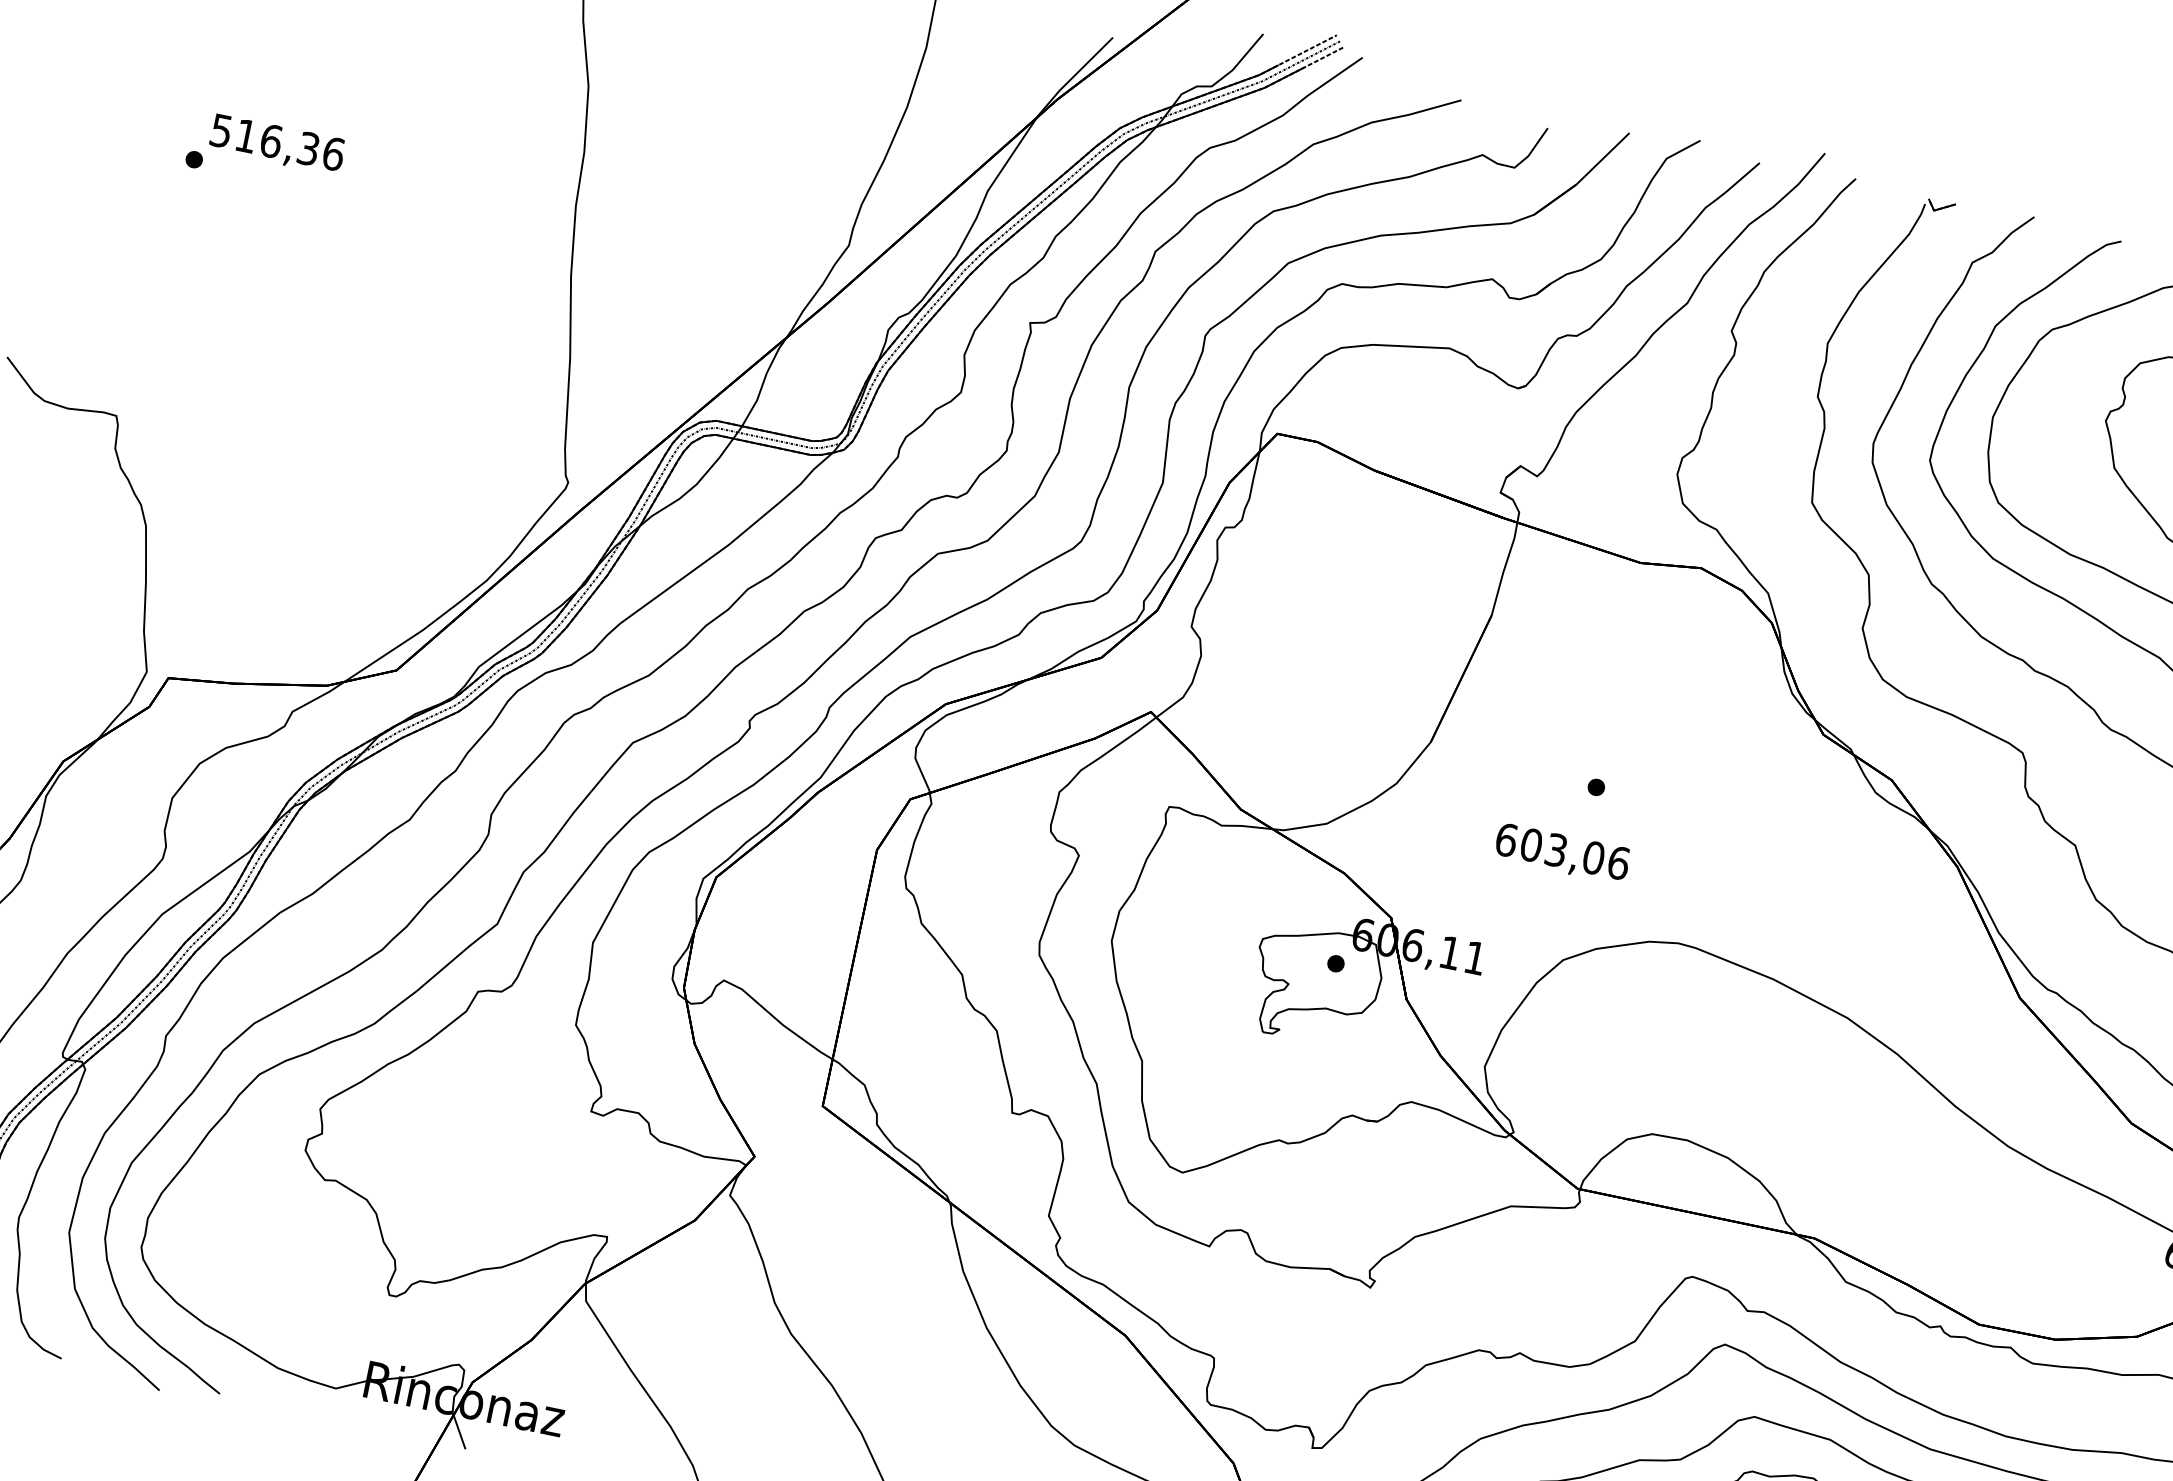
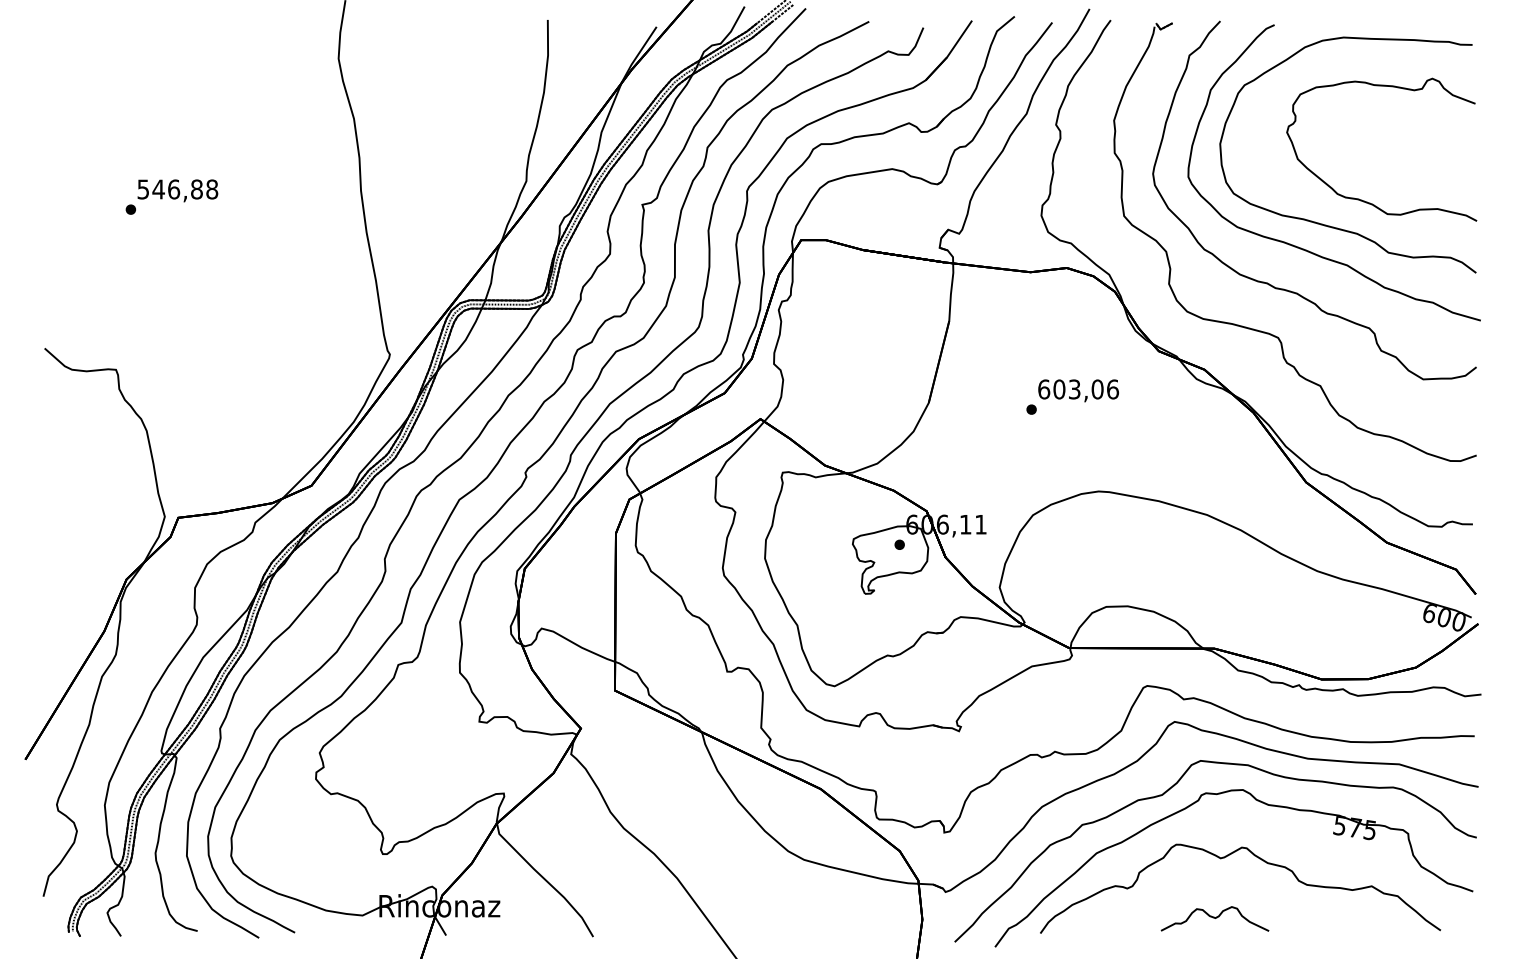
text: (290, 145) -> (185, 189), 516,36 -> 546,88
text: (1562, 853) -> (1078, 390), moved

